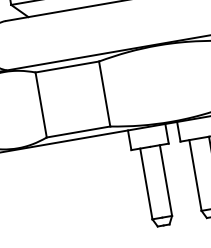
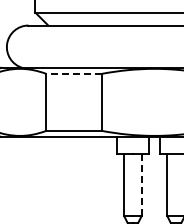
line: (67, 66) -> (74, 73), solid -> dashed
line: (165, 179) -> (141, 184), solid -> dashed

